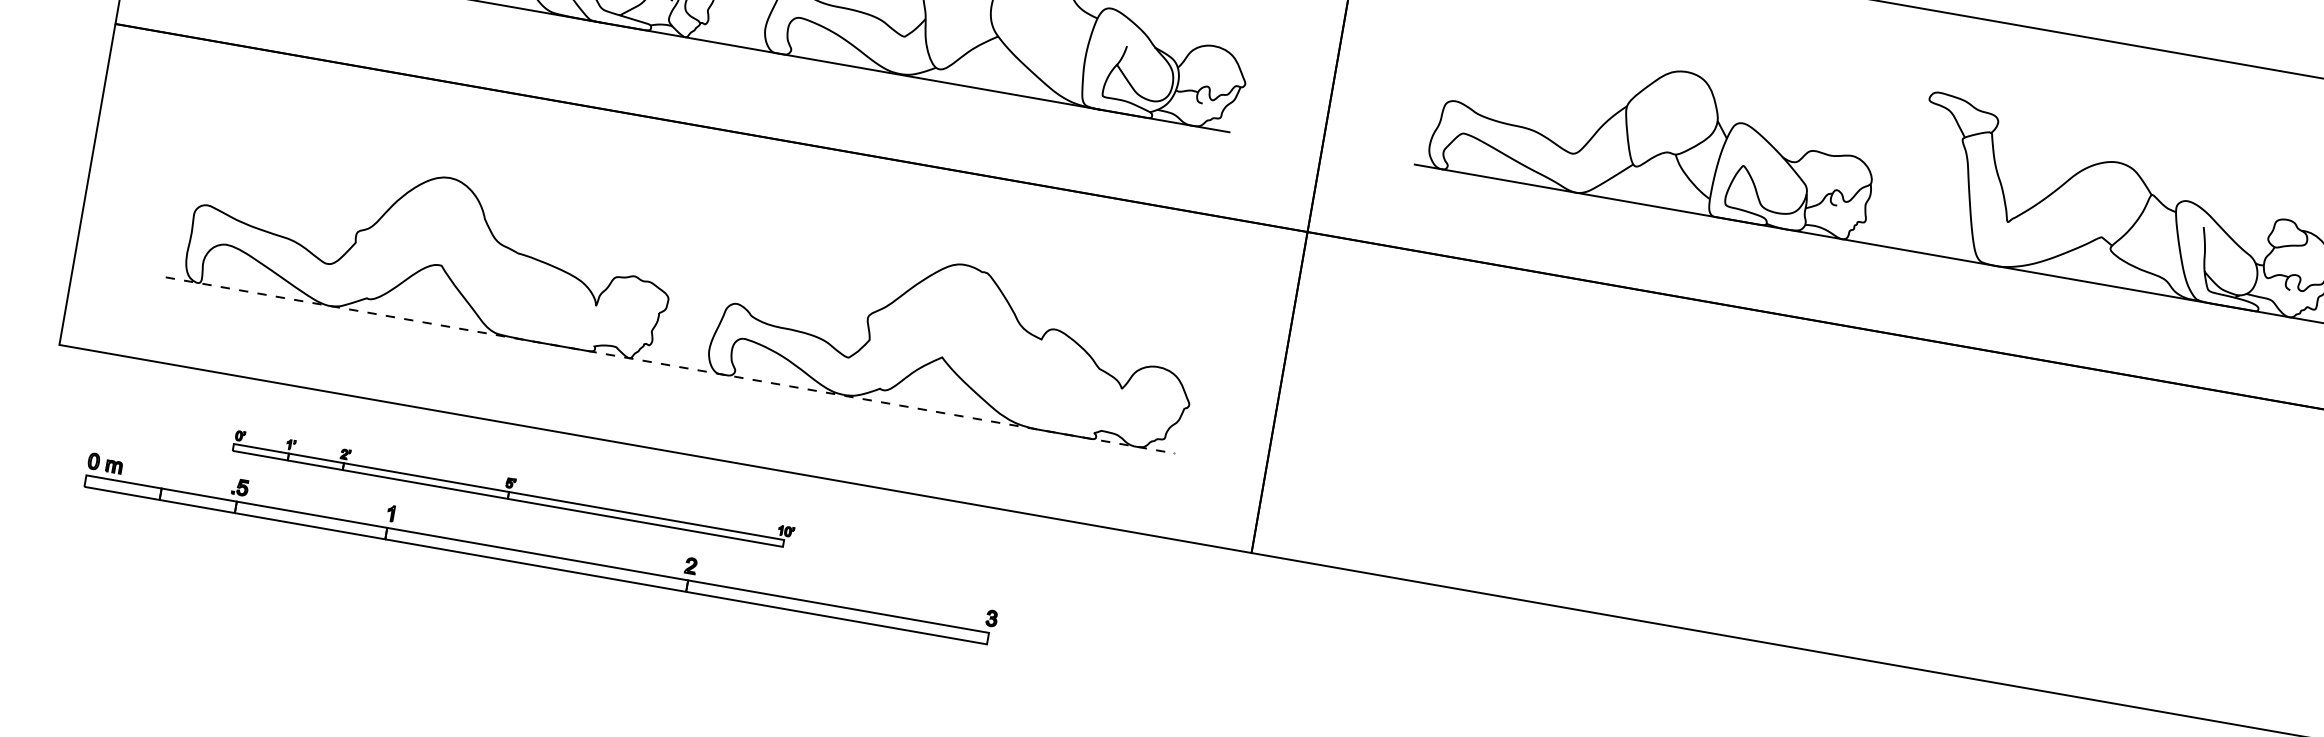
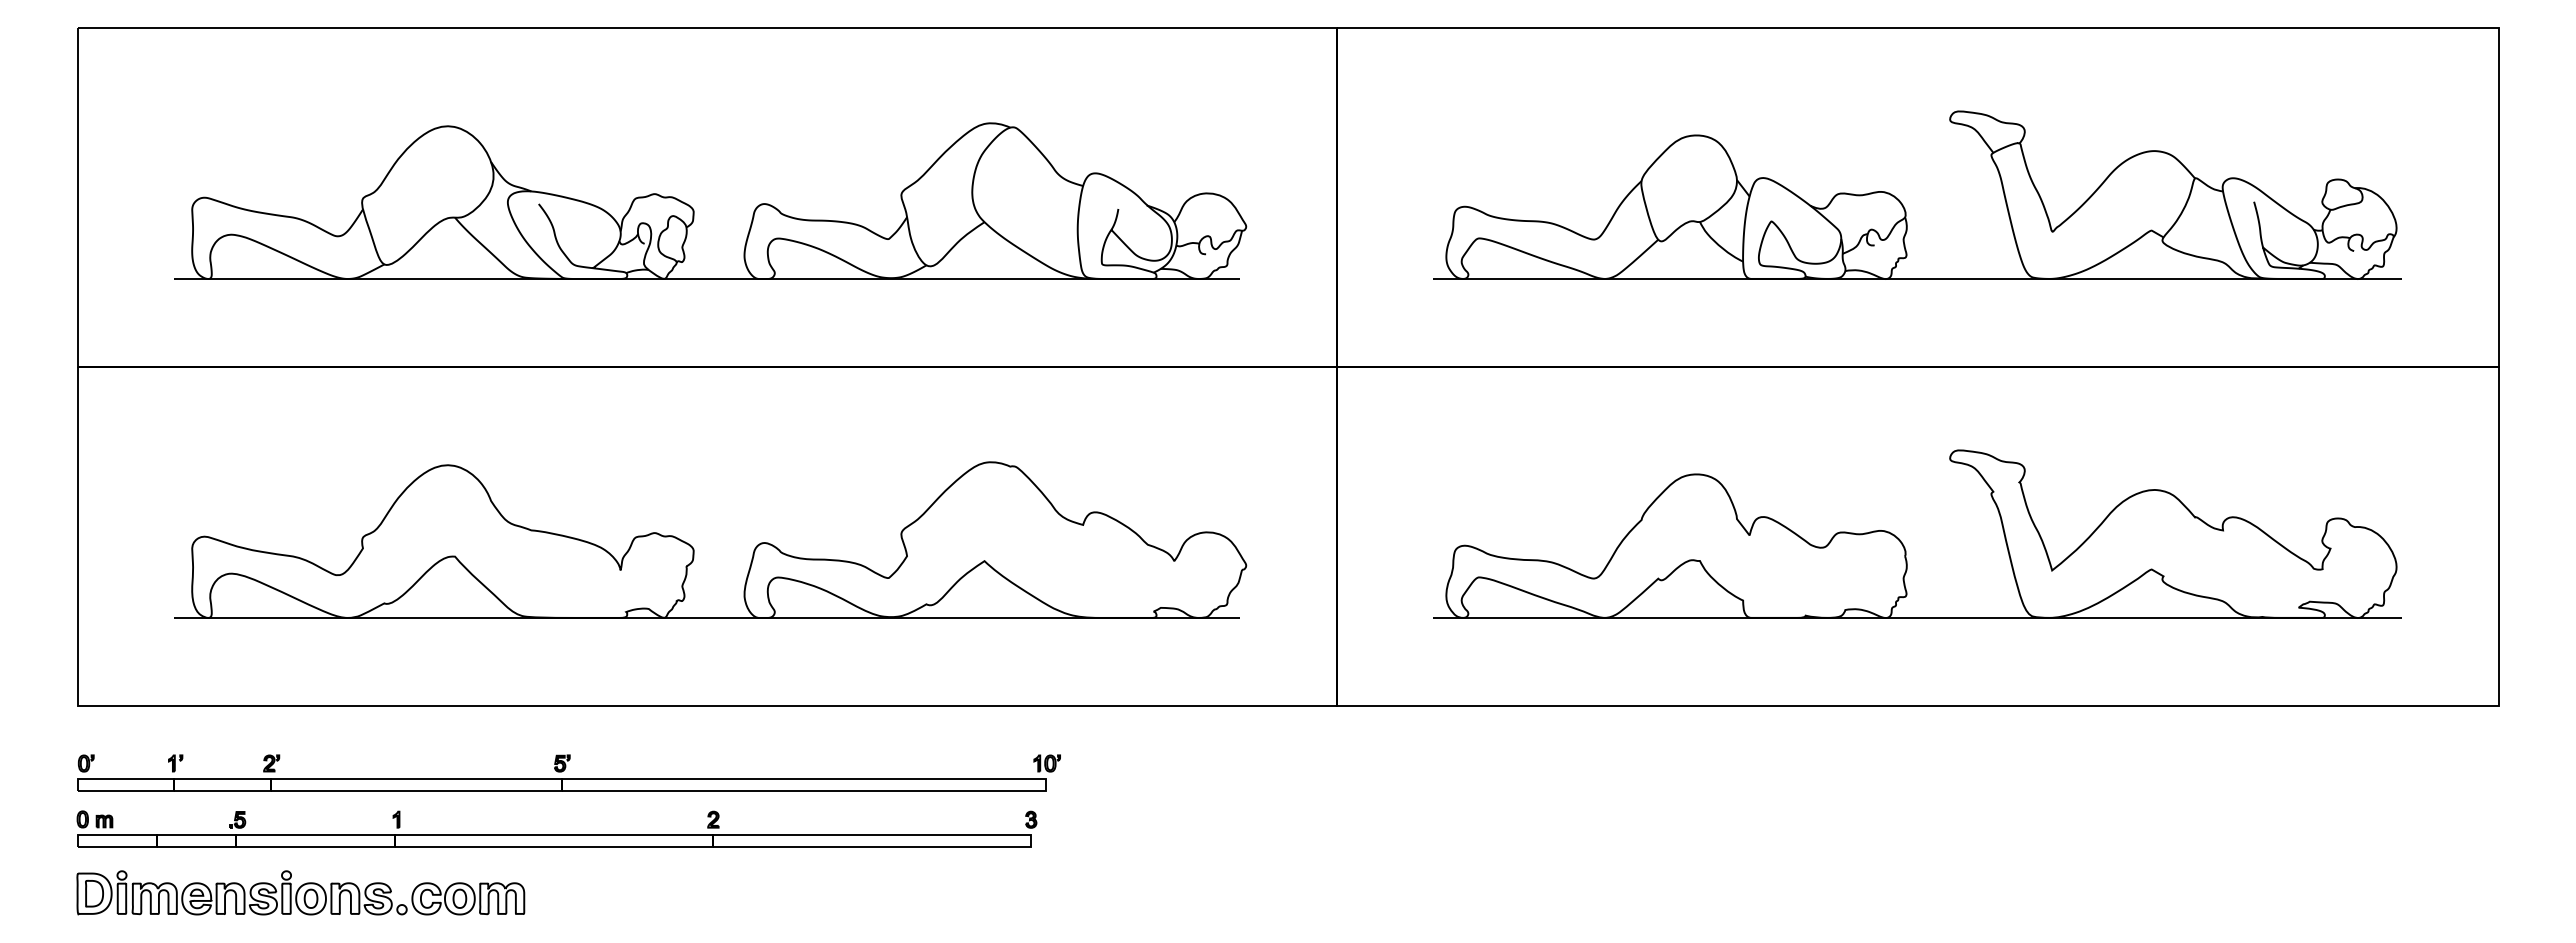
line: (670, 365) -> (707, 617), dashed -> solid
part: (513, 488) -> (568, 772), size x1.67
part: (1815, 492) -> (1903, 543), added
part: (541, 548) -> (556, 828), moved
part: (239, 558) -> (300, 892), added

